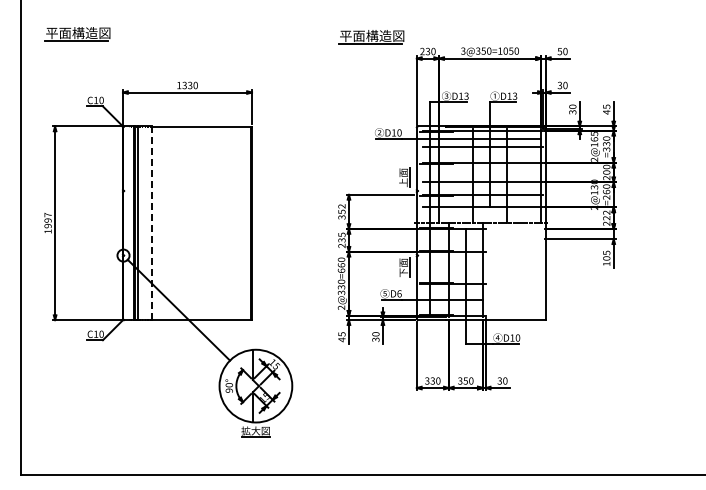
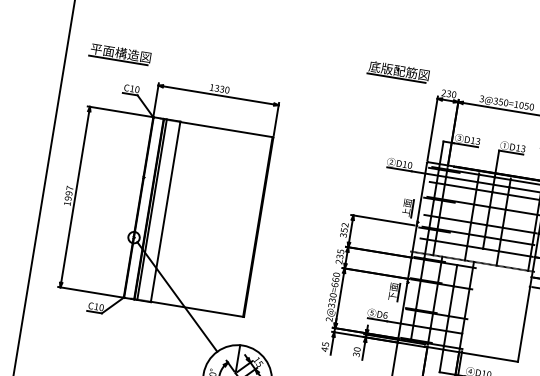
part: (77, 34) -> (120, 54), moved
text: (365, 35) -> (393, 69), 平面構造図 -> 底版配筋図
line: (152, 223) -> (165, 212), dashed -> solid

